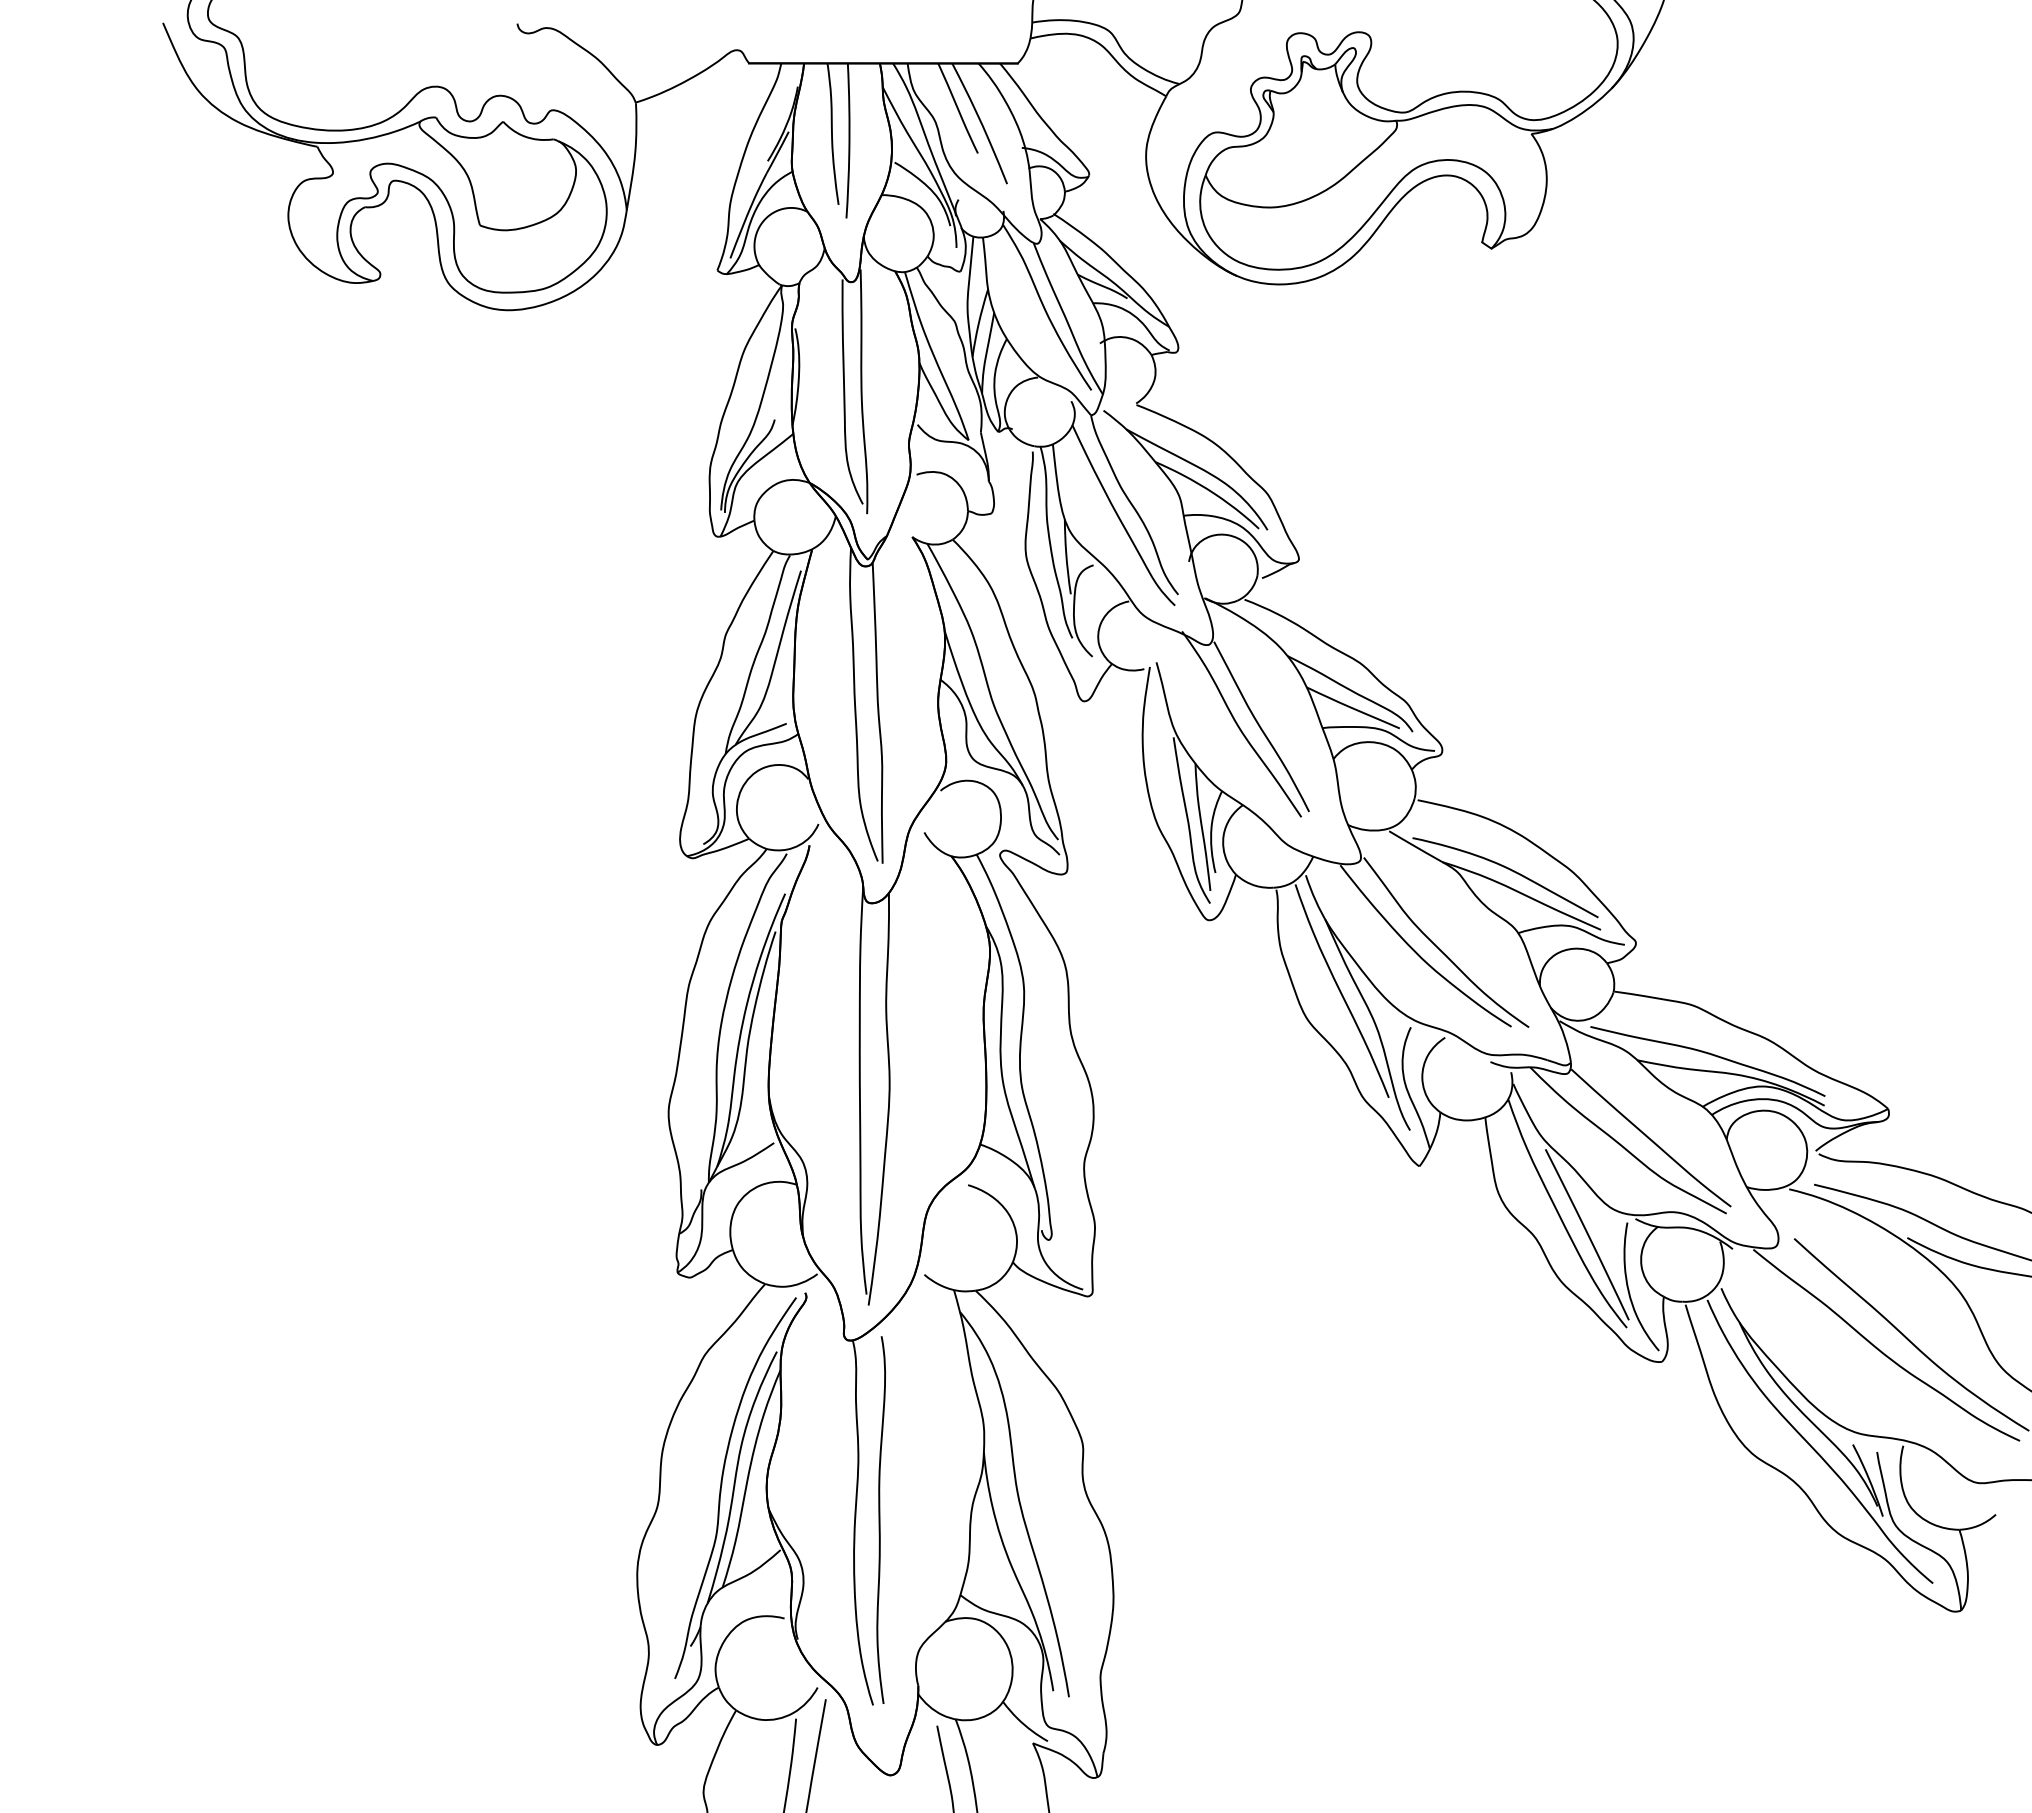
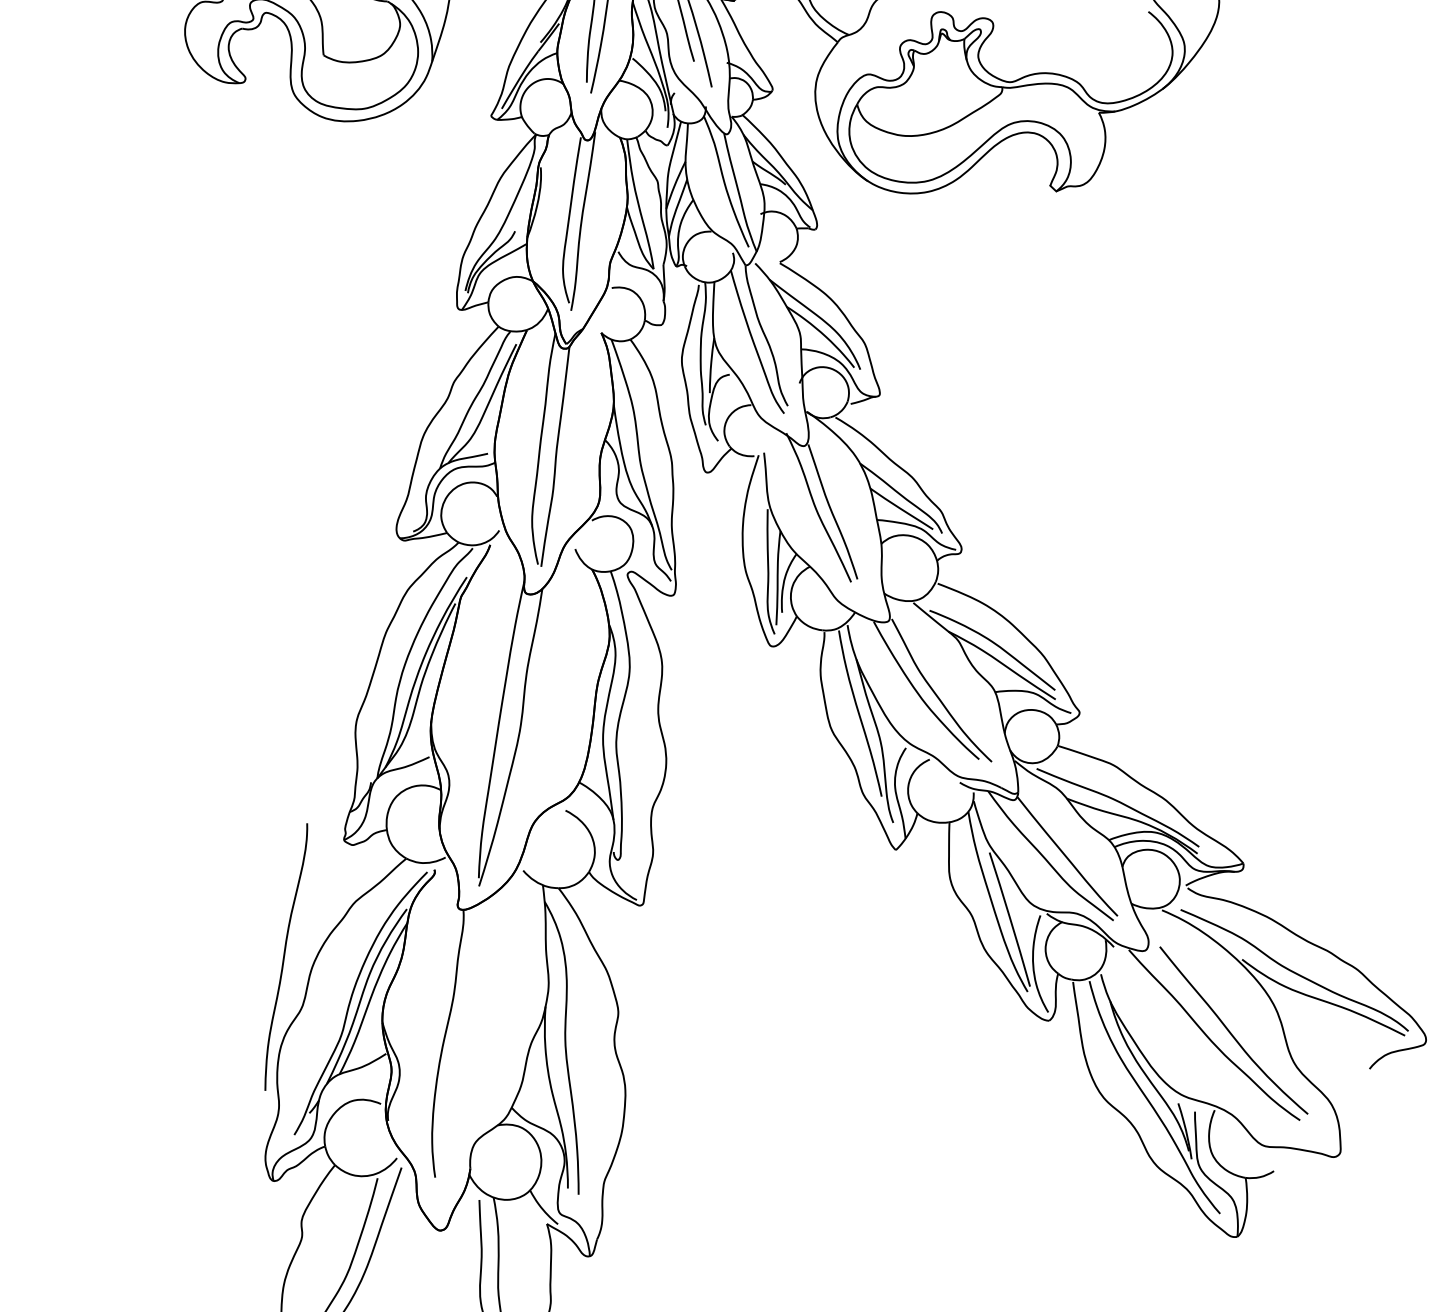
curve: (880, 1519) -> (284, 956), moved

